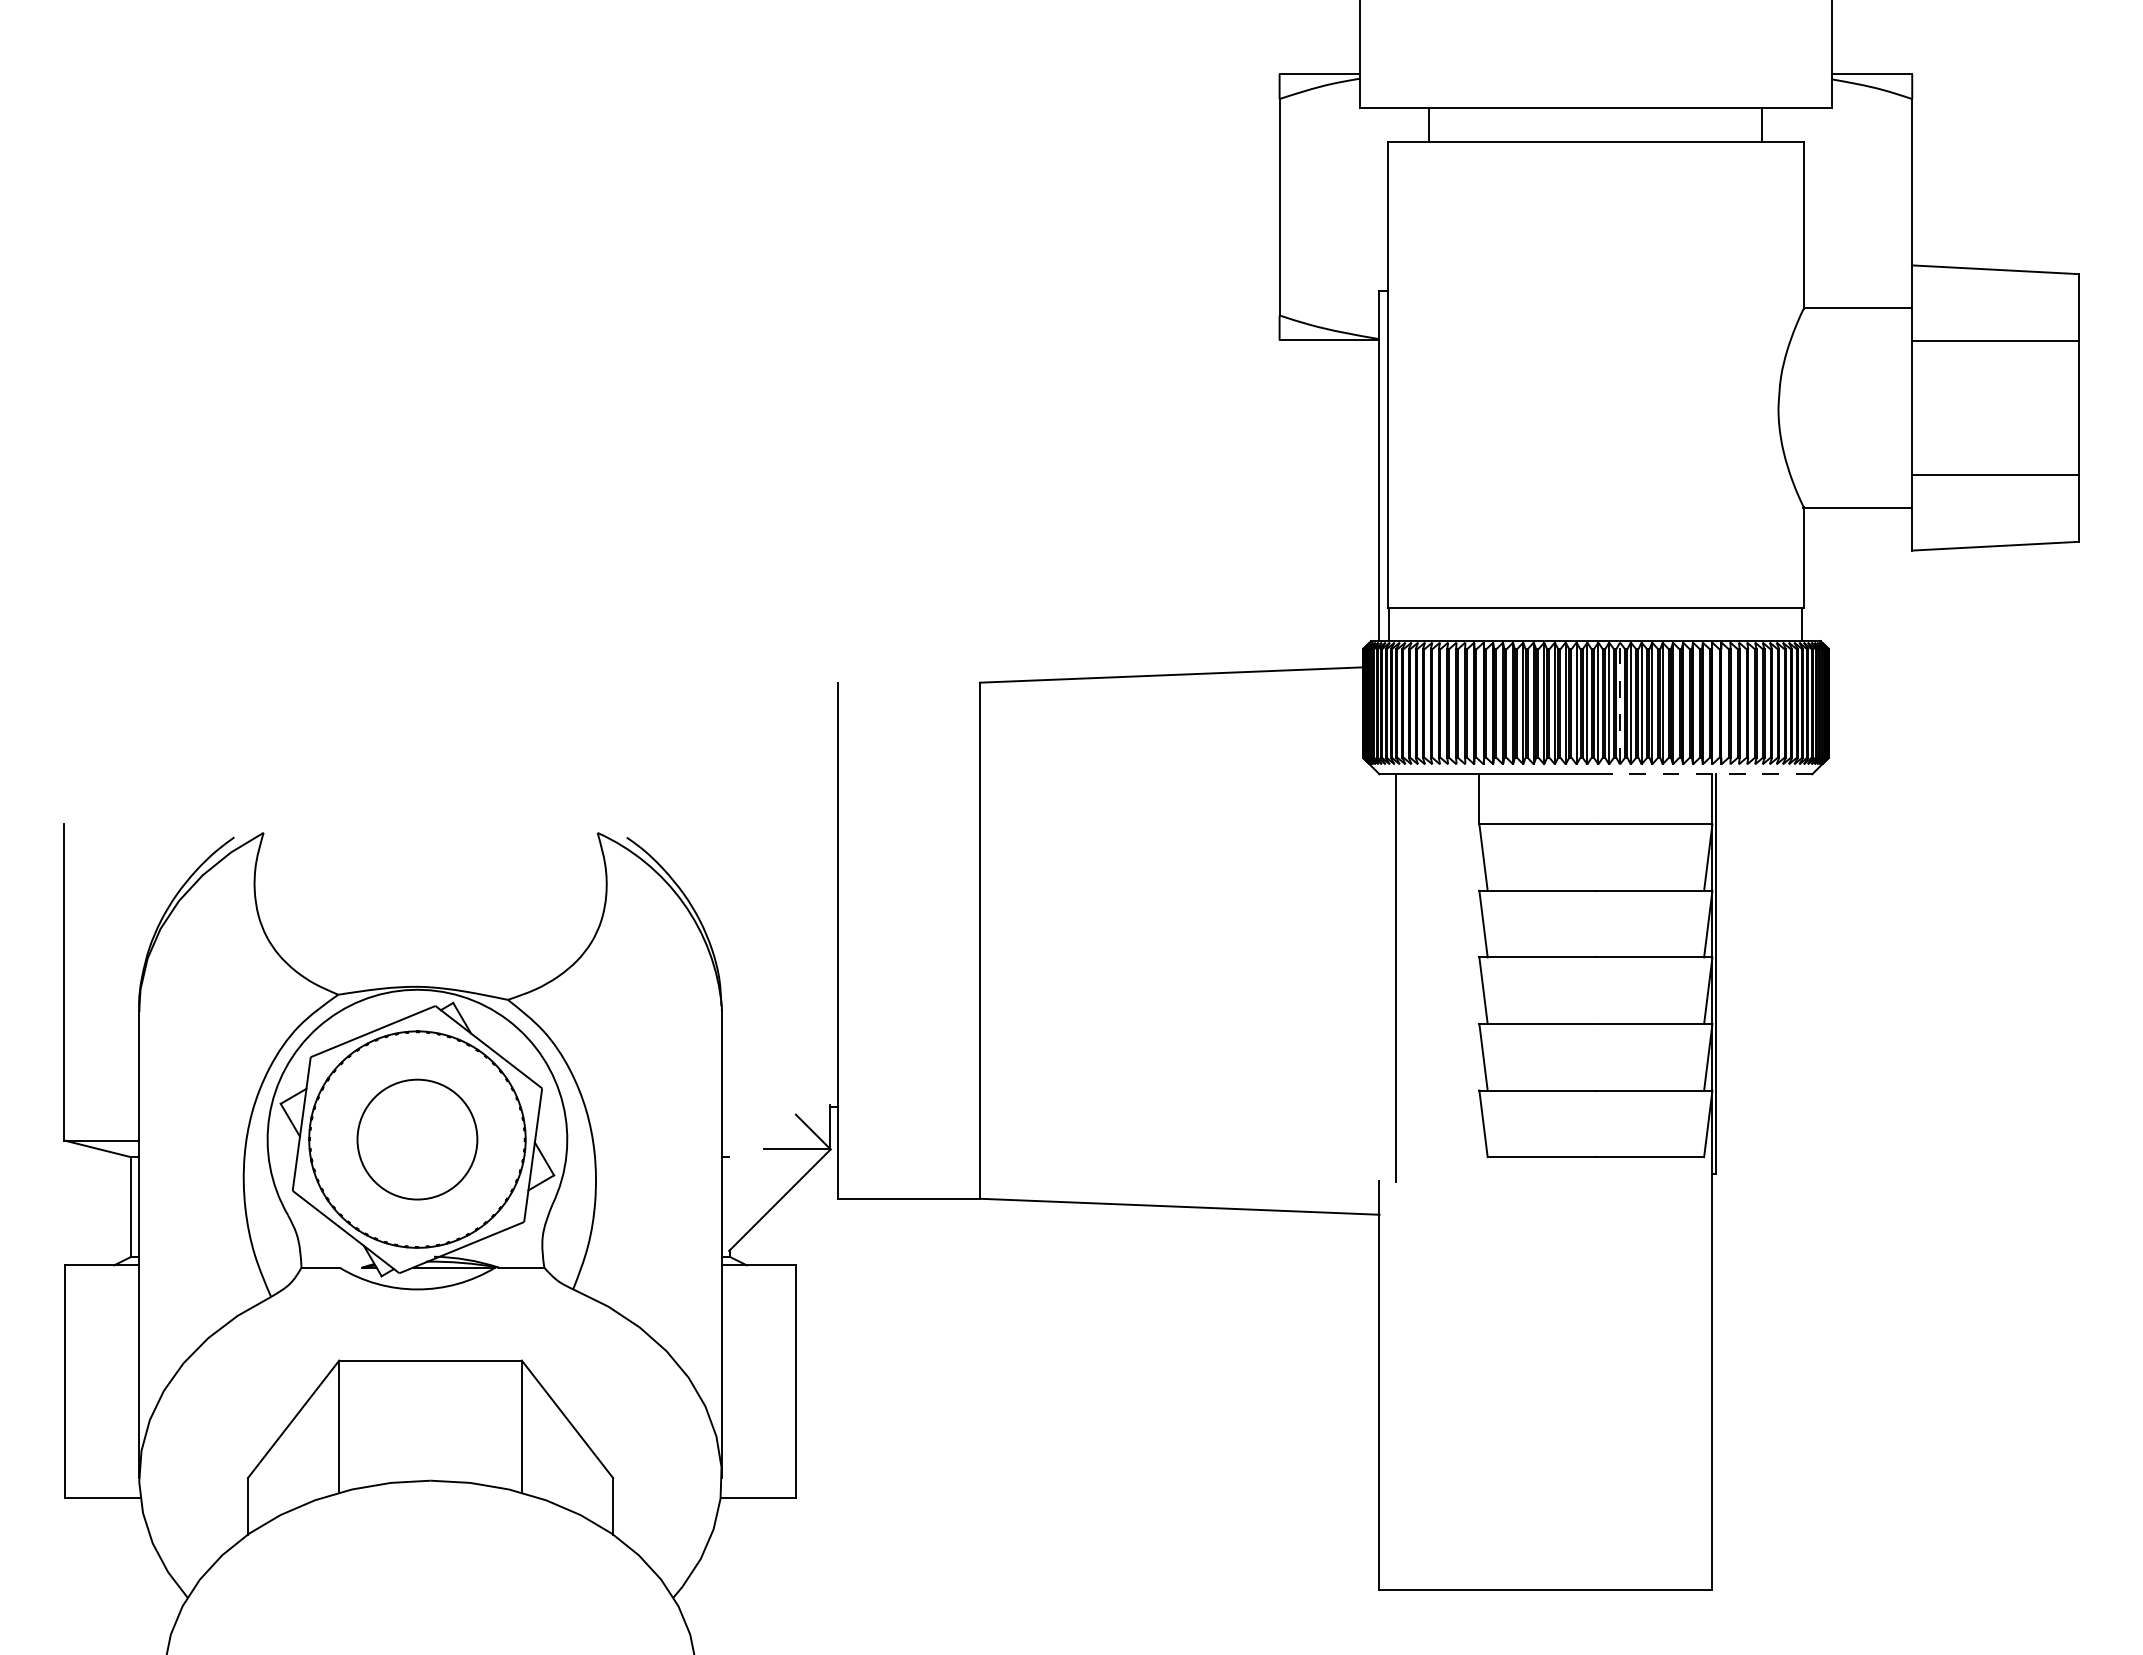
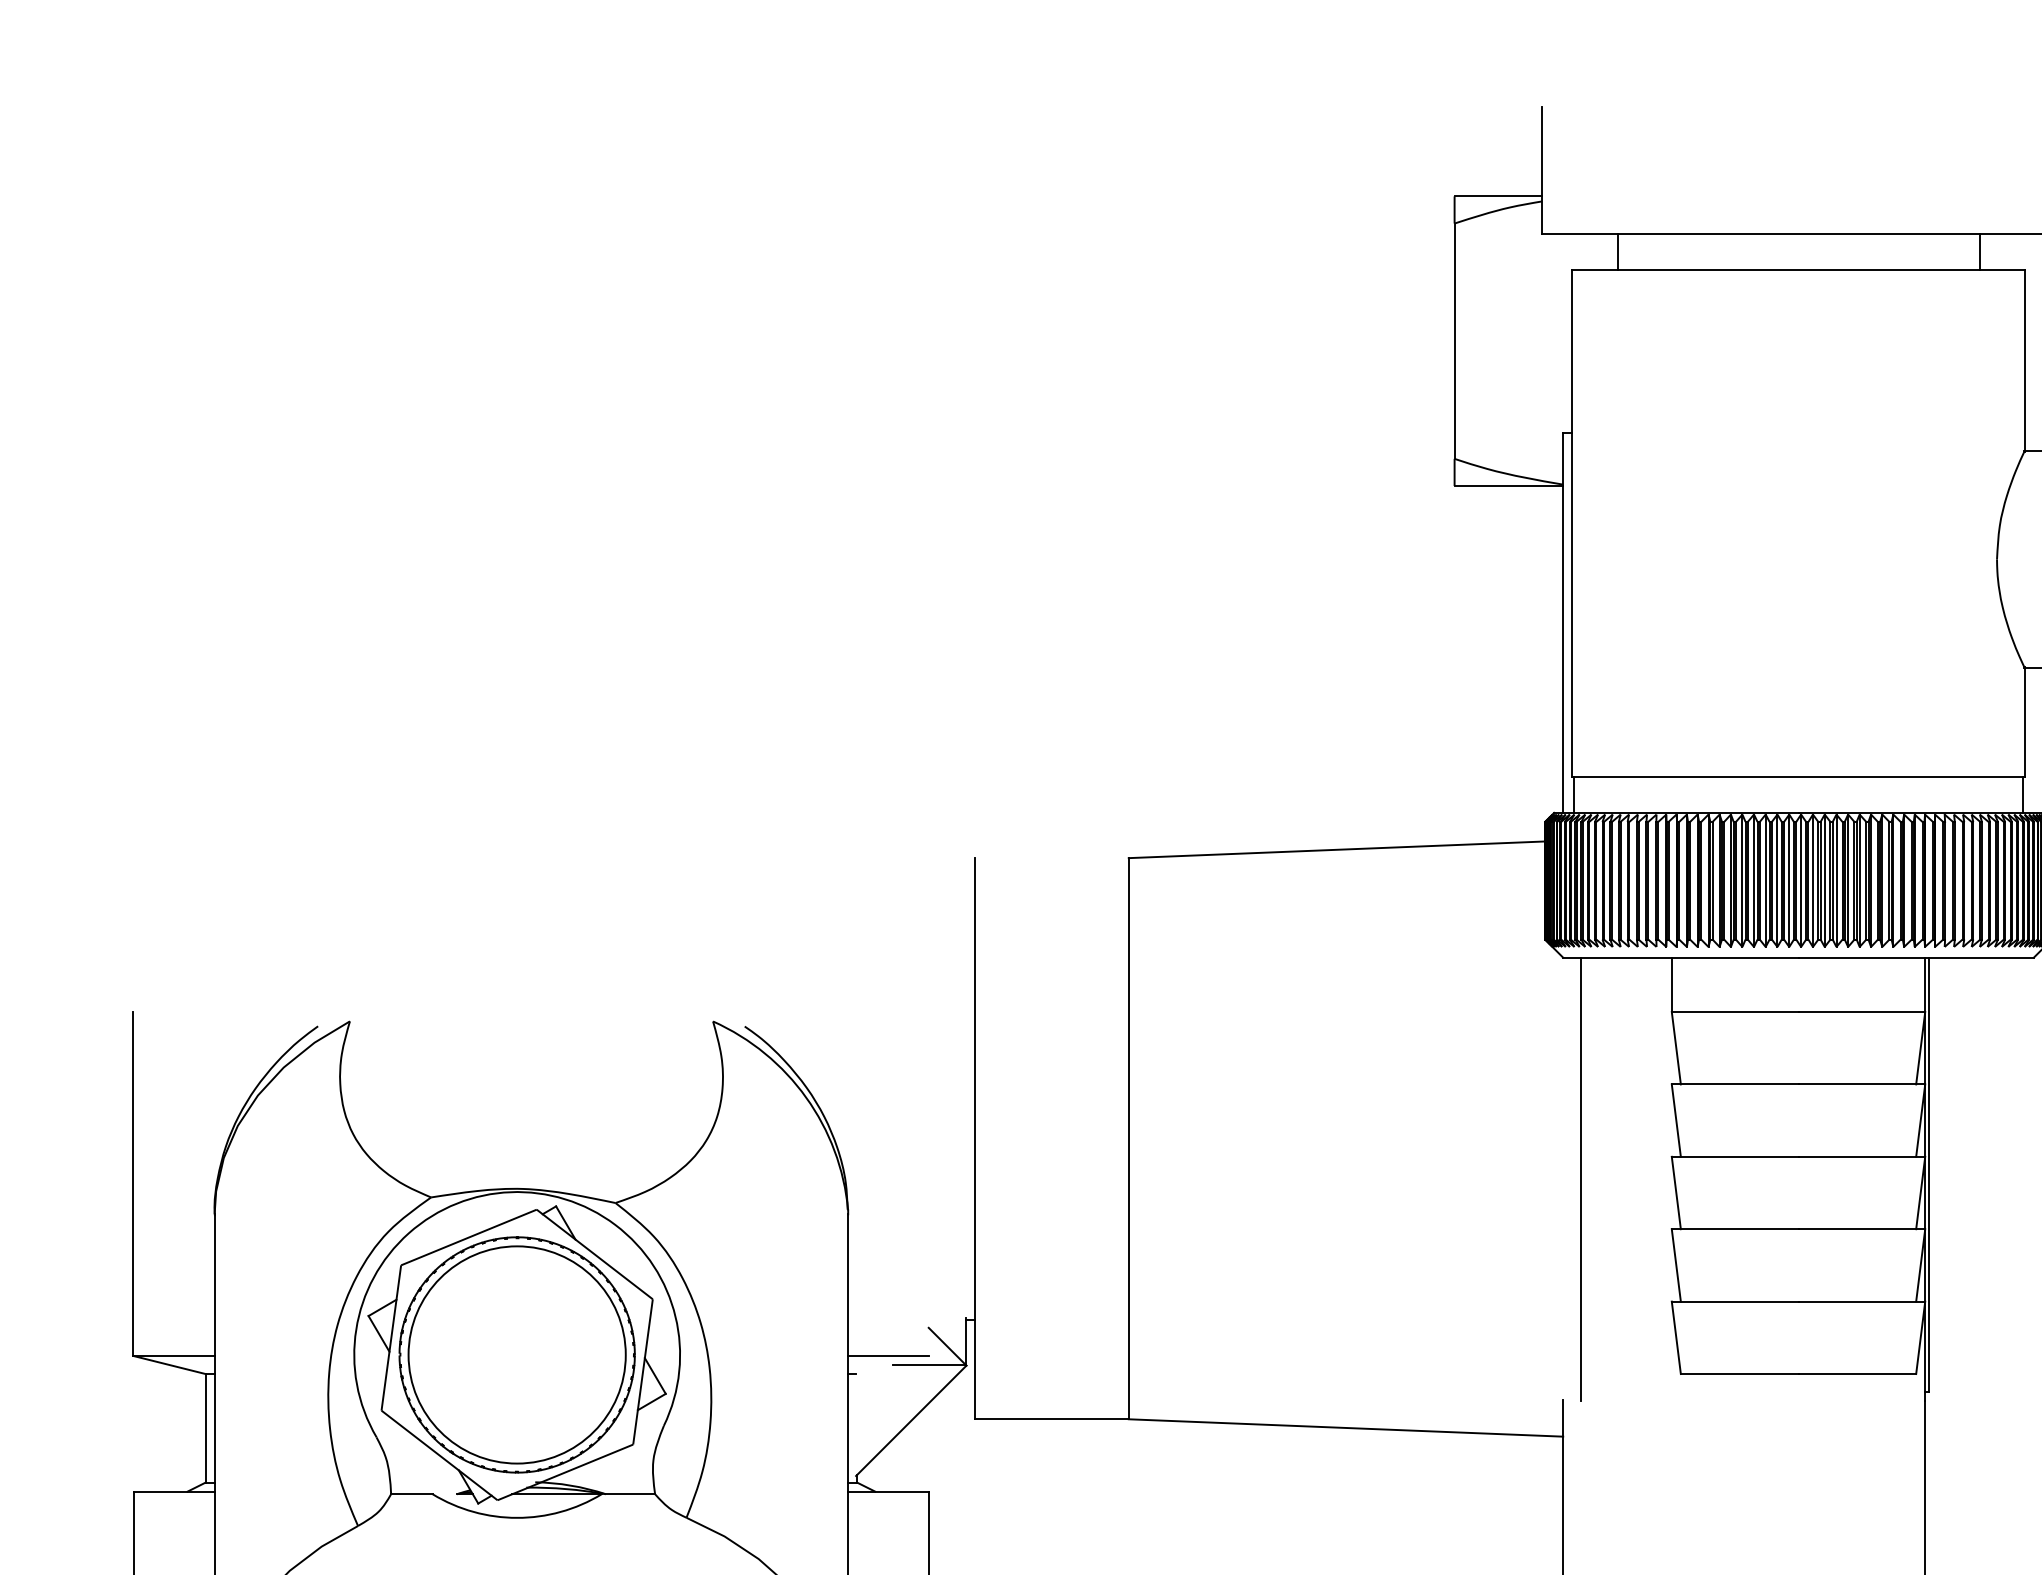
line: (1620, 703) -> (1825, 880), dashed -> solid
line: (1704, 774) -> (1916, 957), dashed -> solid
circle: (417, 1139) -> (517, 1354), size x1.67
line: (758, 1140) -> (888, 1355), added

